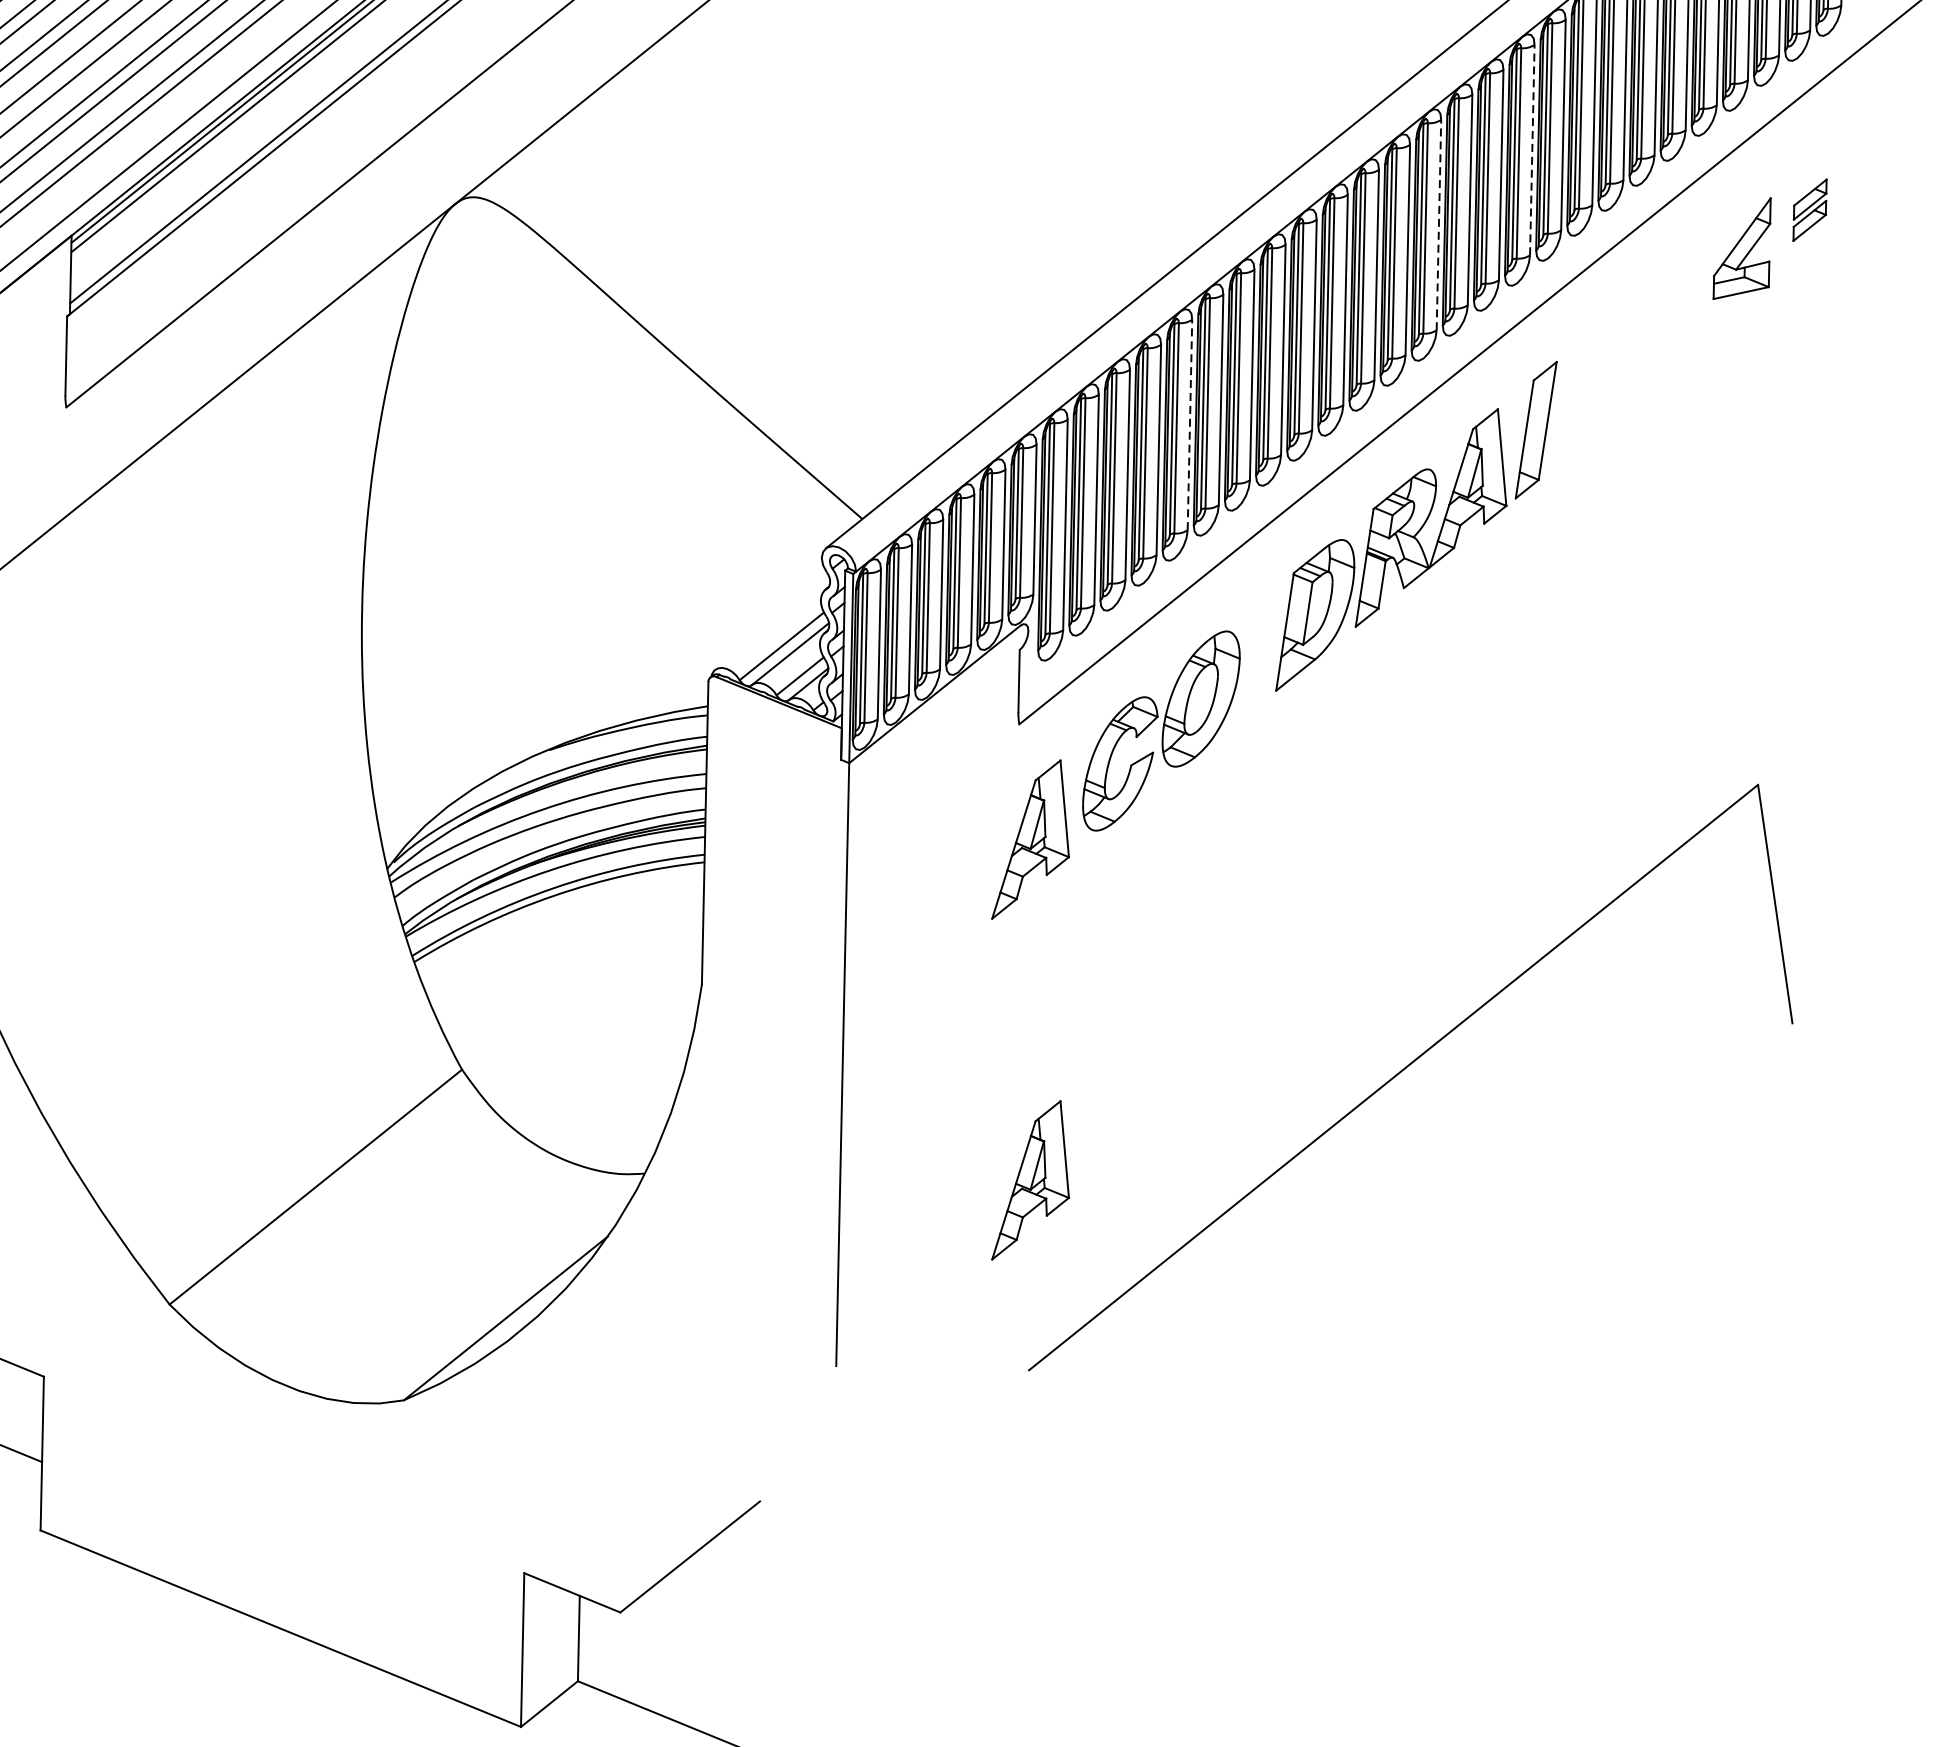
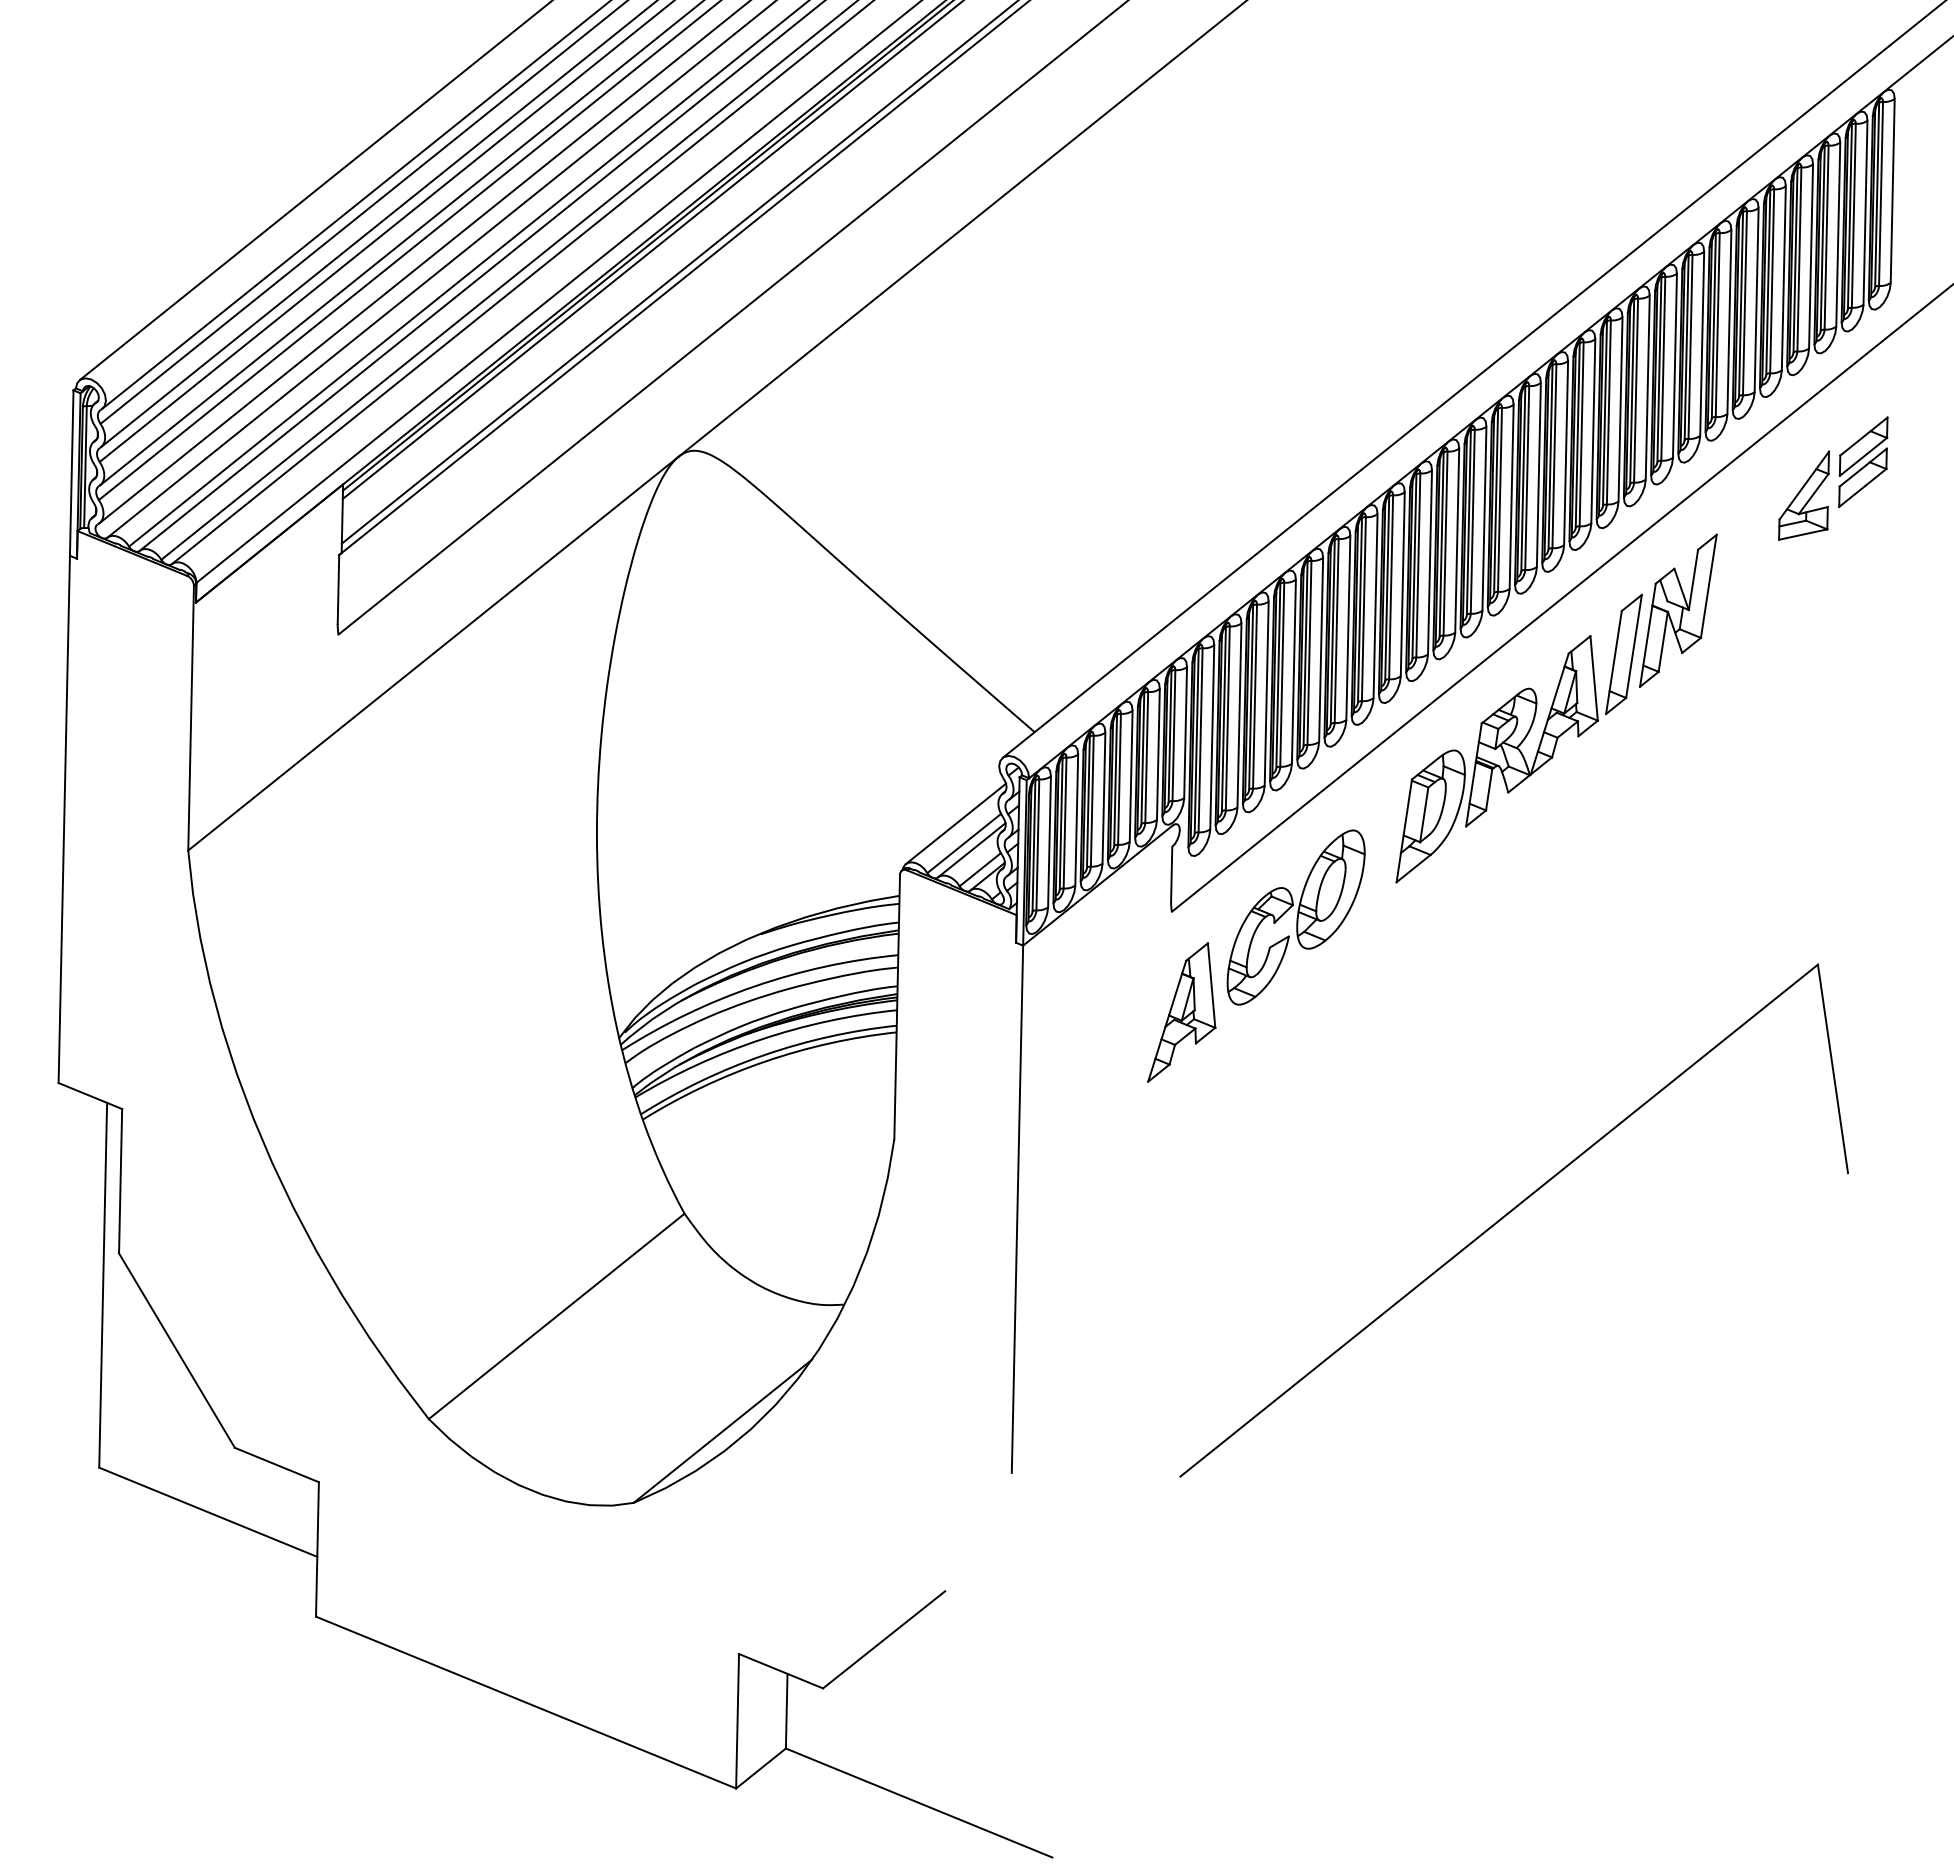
line: (1532, 148) -> (1620, 408), dashed -> solid
part: (1810, 209) -> (1863, 461), size x1.67
line: (1438, 224) -> (1538, 474), dashed -> solid
part: (1598, 379) -> (1678, 610), added
line: (1190, 424) -> (1321, 649), dashed -> solid
line: (771, 623) -> (955, 823), added
part: (1030, 1180) -> (1181, 1310), removed

